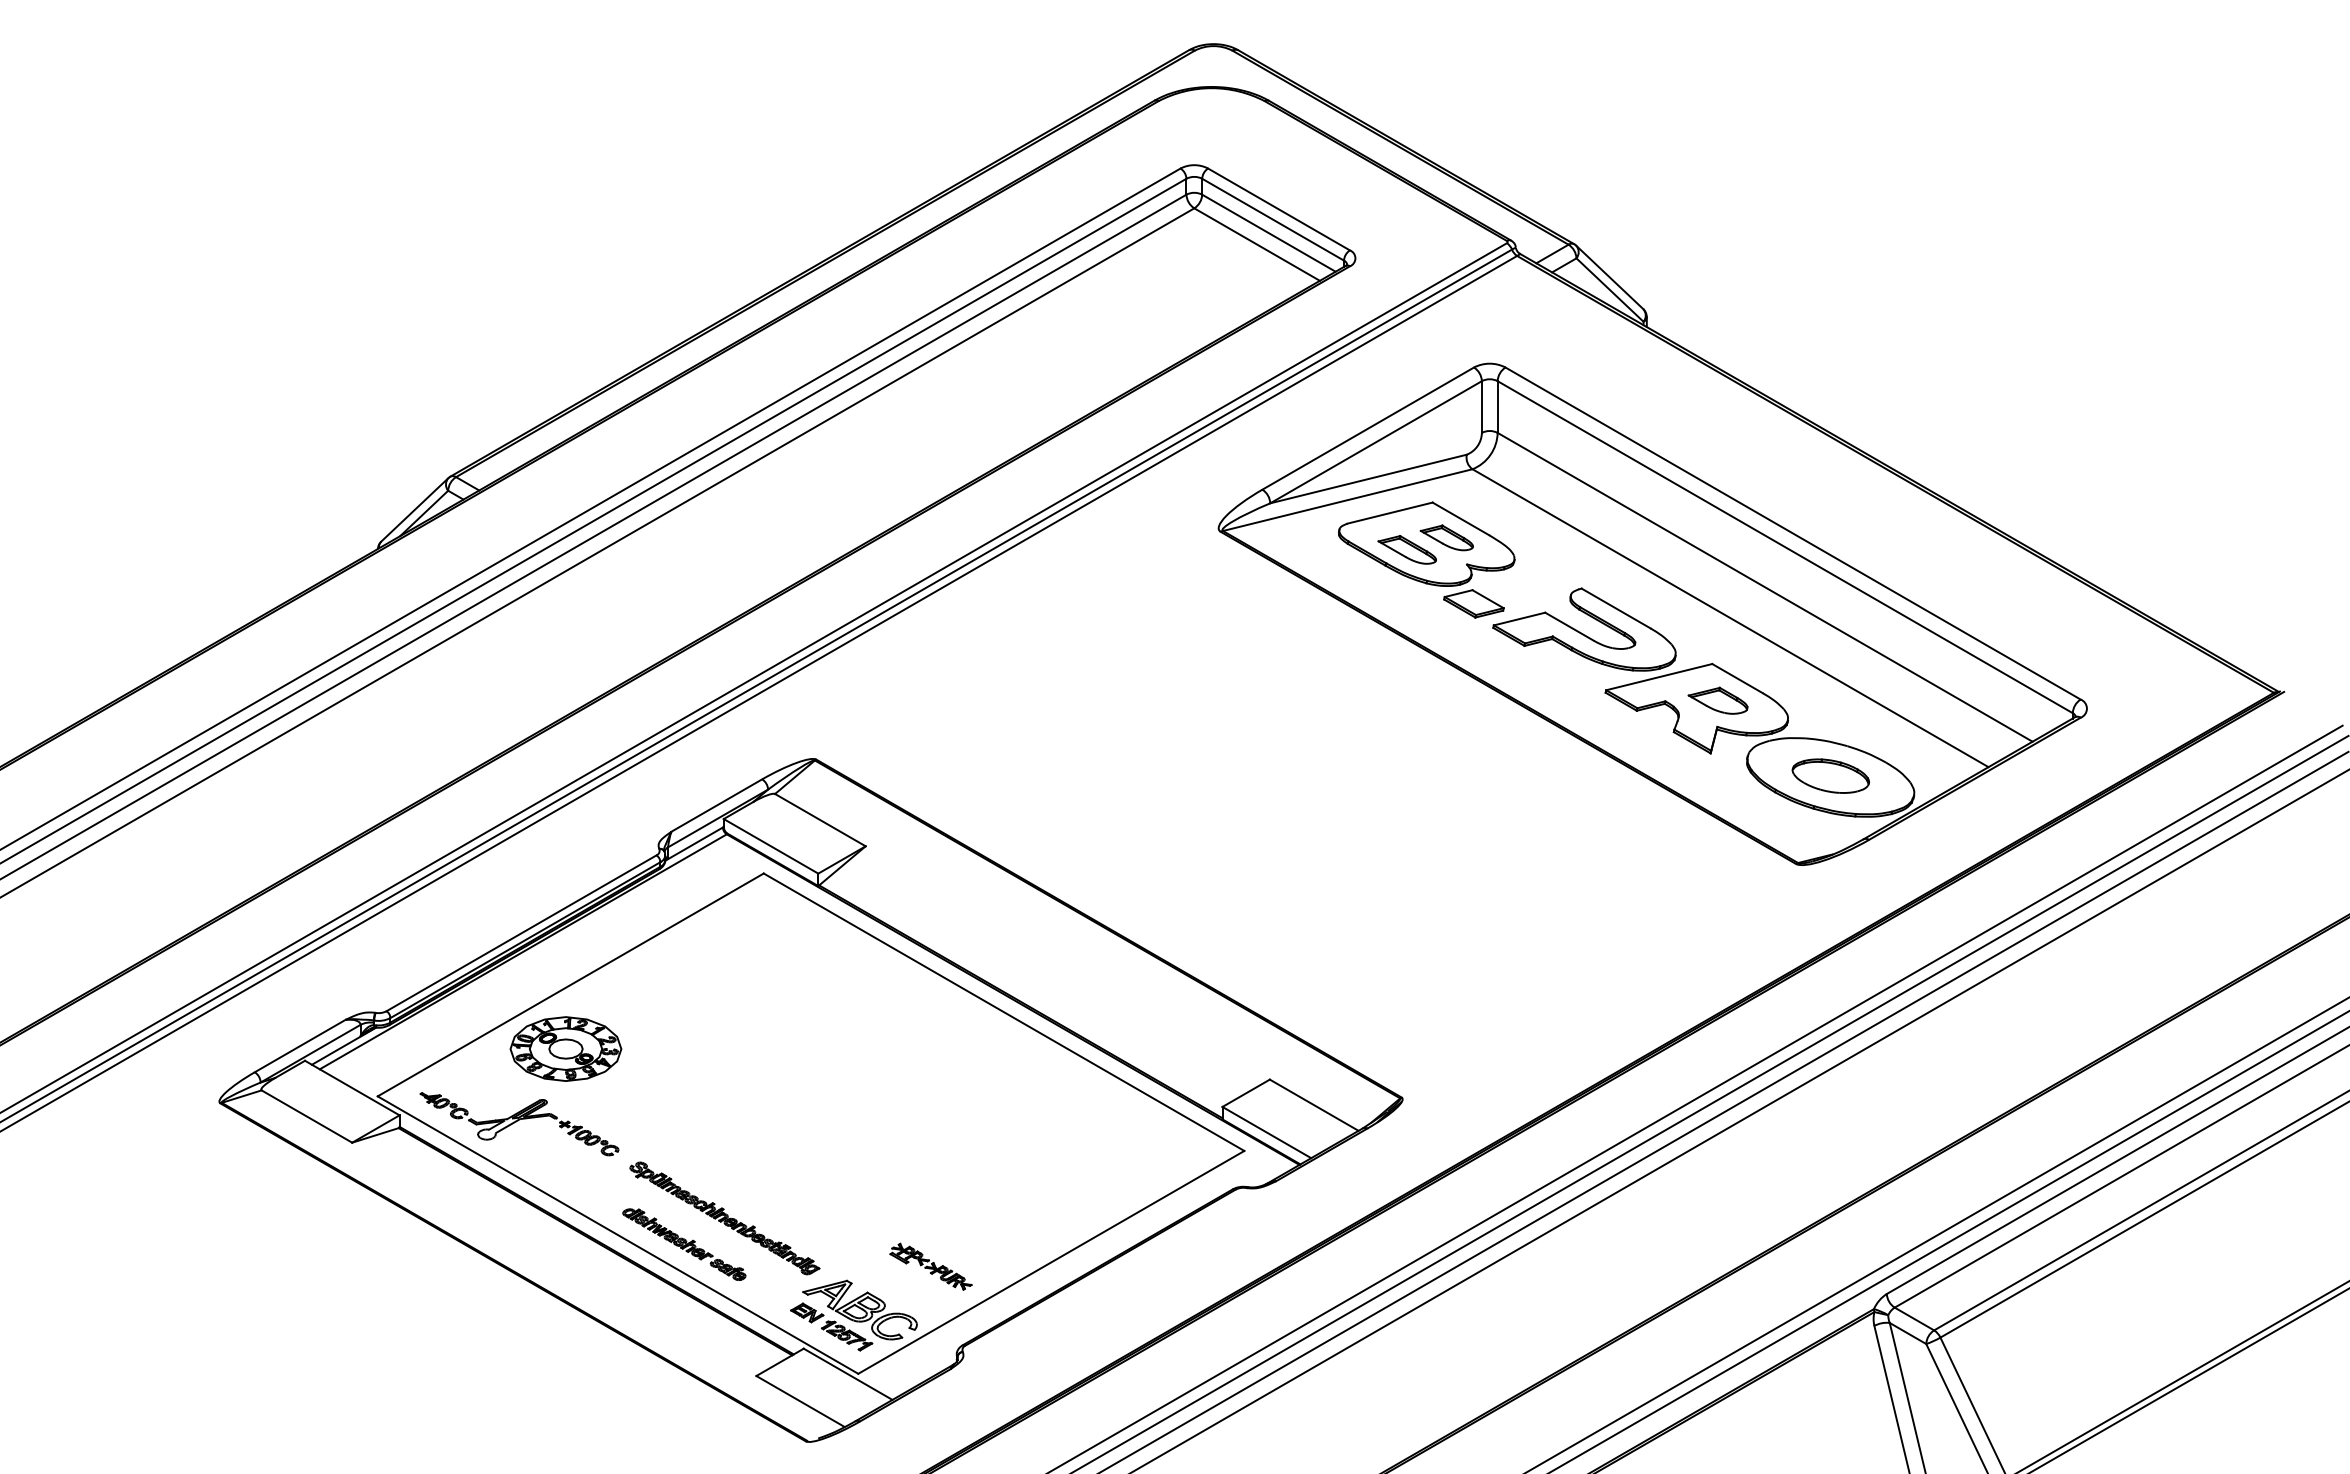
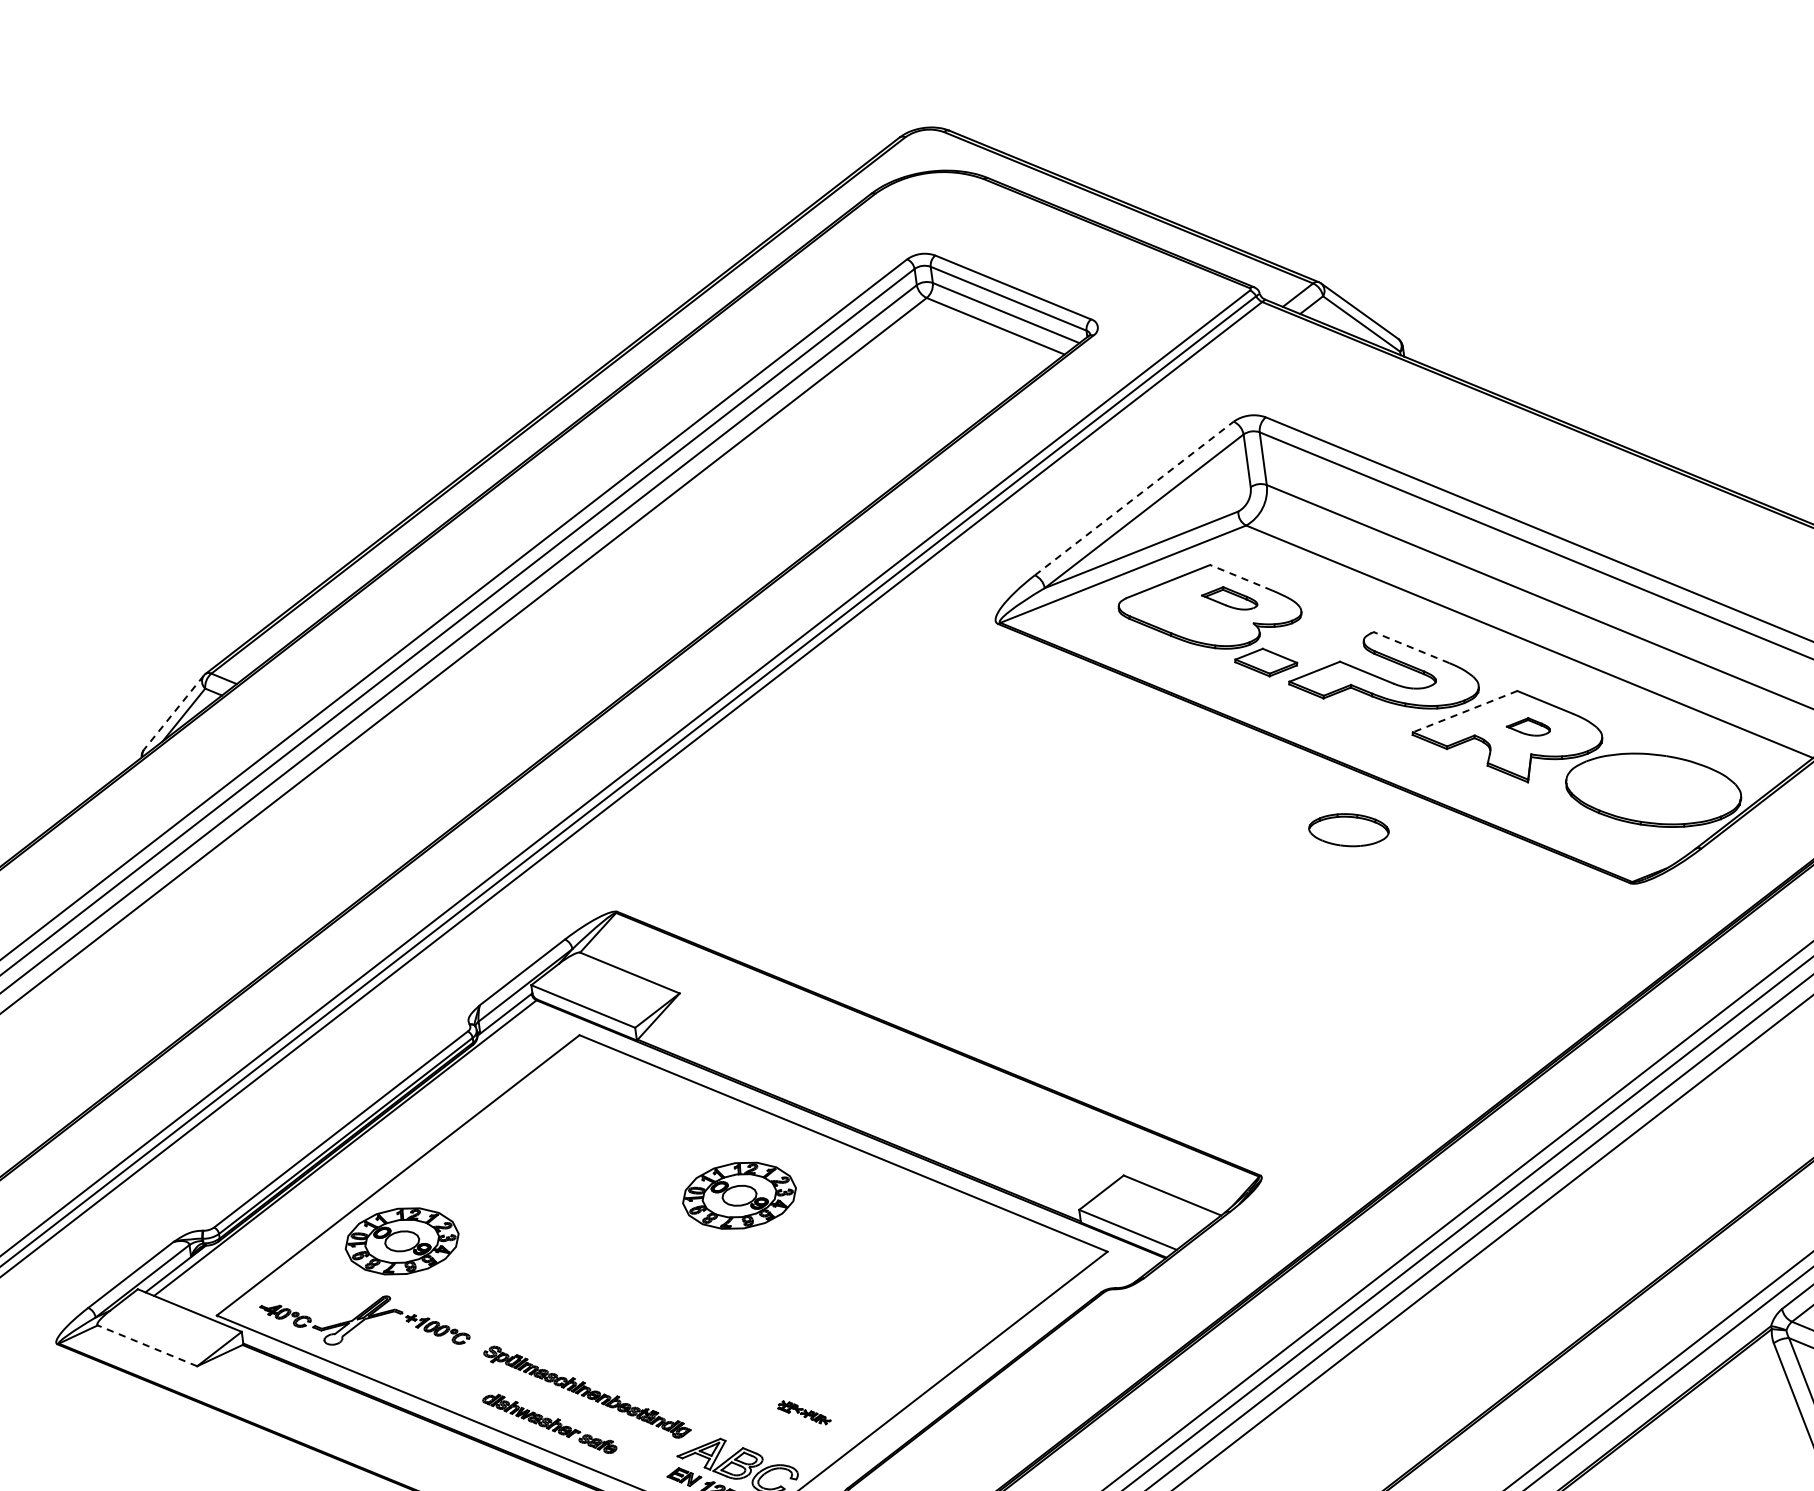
line: (1368, 428) -> (1134, 498), solid -> dashed
line: (414, 510) -> (173, 713), solid -> dashed
line: (1460, 518) -> (1240, 577), solid -> dashed
part: (1406, 549) -> (1189, 616), removed
line: (1616, 608) -> (1412, 647), solid -> dashed
line: (1659, 677) -> (1465, 712), solid -> dashed
part: (1717, 700) -> (1527, 727), size x0.7
part: (1830, 775) -> (1348, 829), moved
part: (896, 1048) -> (738, 1195), added
line: (306, 1116) -> (147, 1345), solid -> dashed
part: (930, 1266) -> (803, 1412), size x0.6

